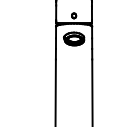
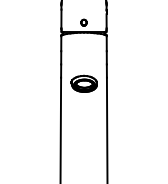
part: (73, 38) -> (83, 83), moved

